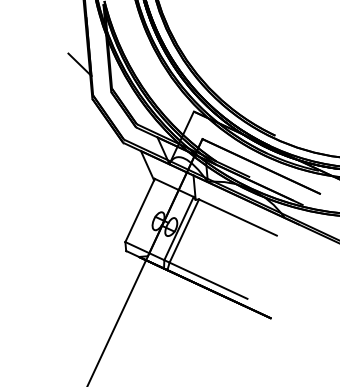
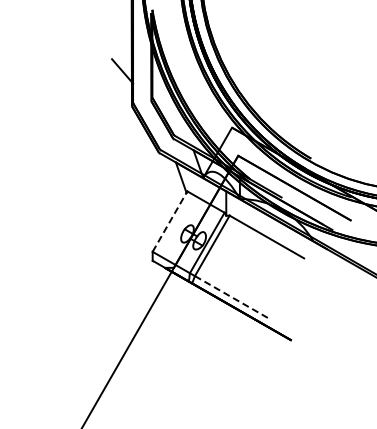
line: (140, 210) -> (170, 221), solid -> dashed
line: (208, 280) -> (232, 297), solid -> dashed

